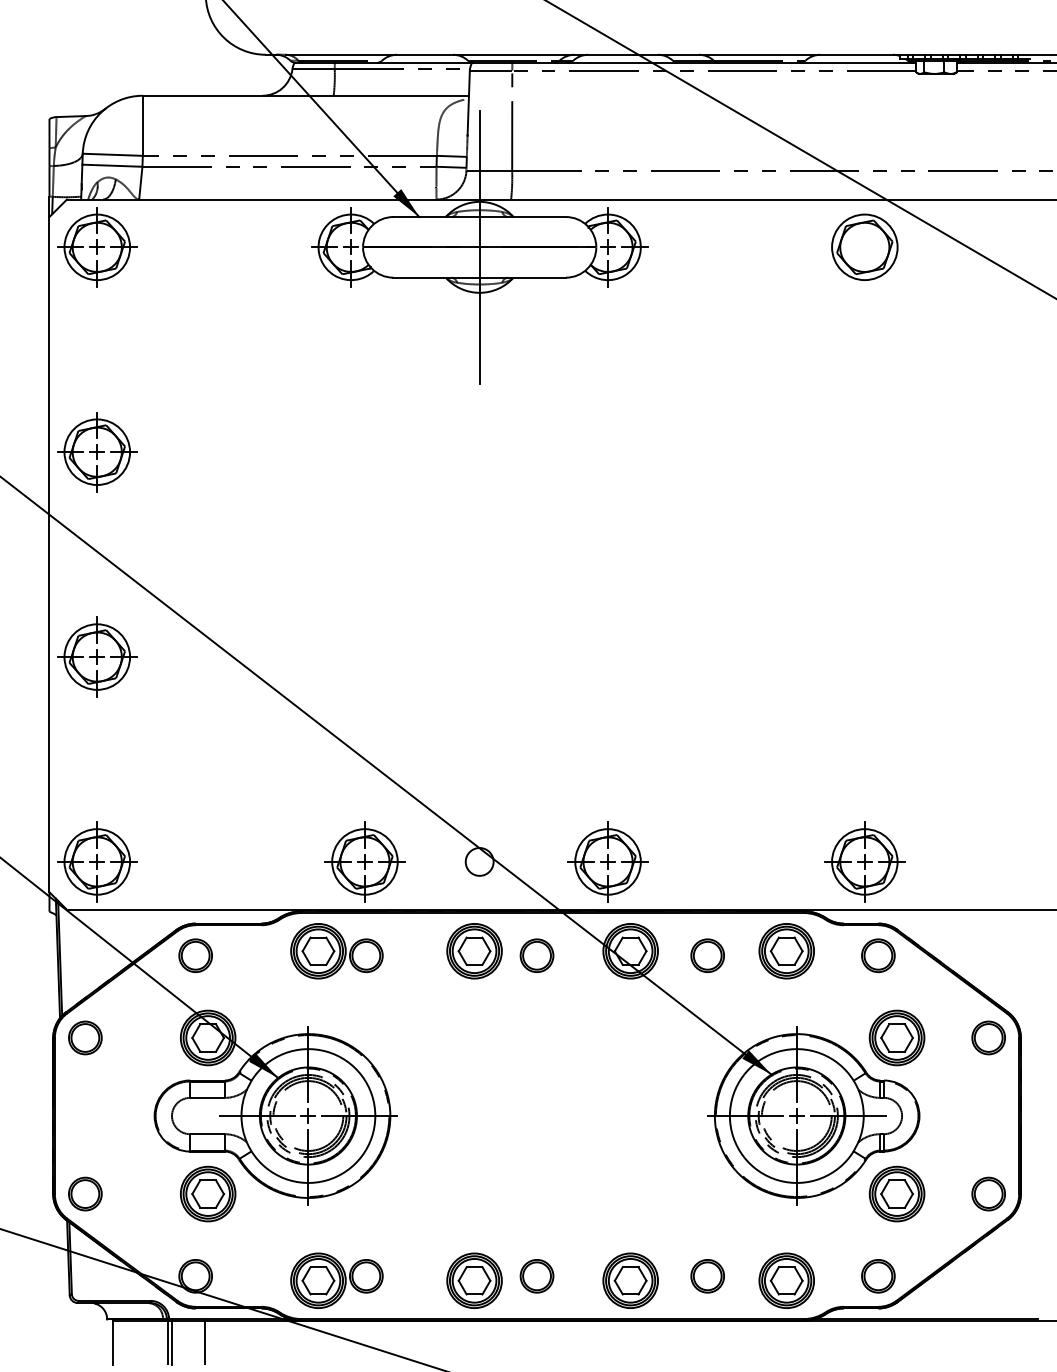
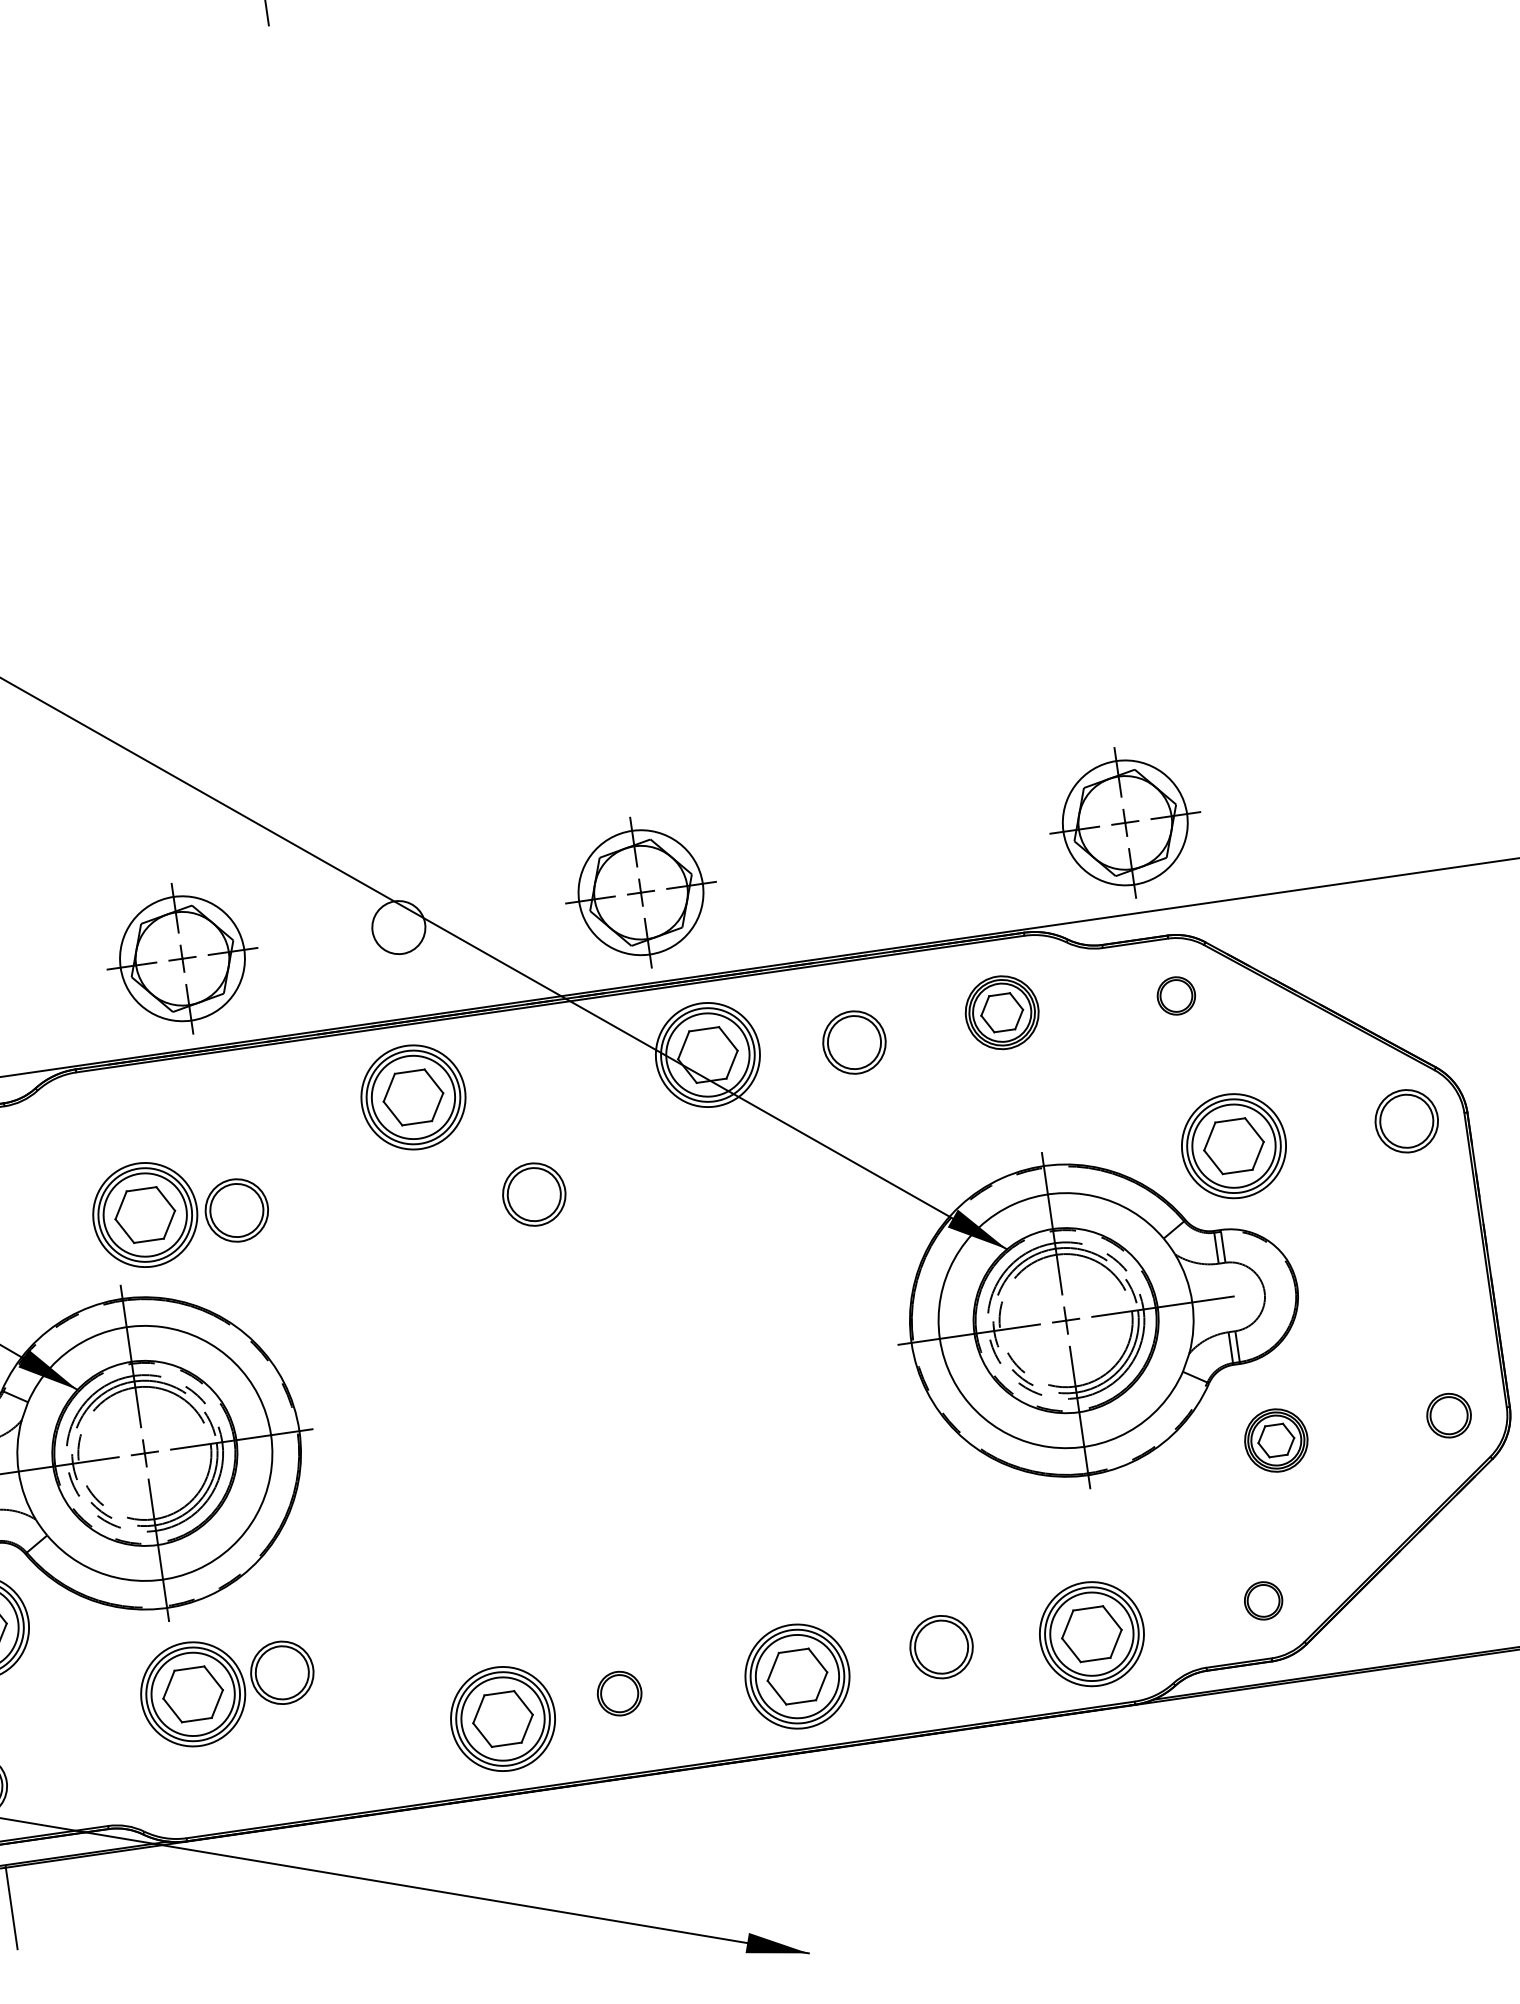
part: (336, 951) -> (179, 1210), moved
part: (786, 951) -> (1001, 1013), size x0.7
part: (536, 955) -> (533, 1194), moved
part: (878, 955) -> (1176, 995), size x0.6
part: (896, 1193) -> (1275, 1439), size x0.6
part: (988, 1193) -> (1448, 1414), size x0.7
part: (536, 1276) -> (618, 1694), size x0.7
part: (878, 1276) -> (1263, 1601), size x0.6
part: (336, 1280) -> (227, 1688), moved

